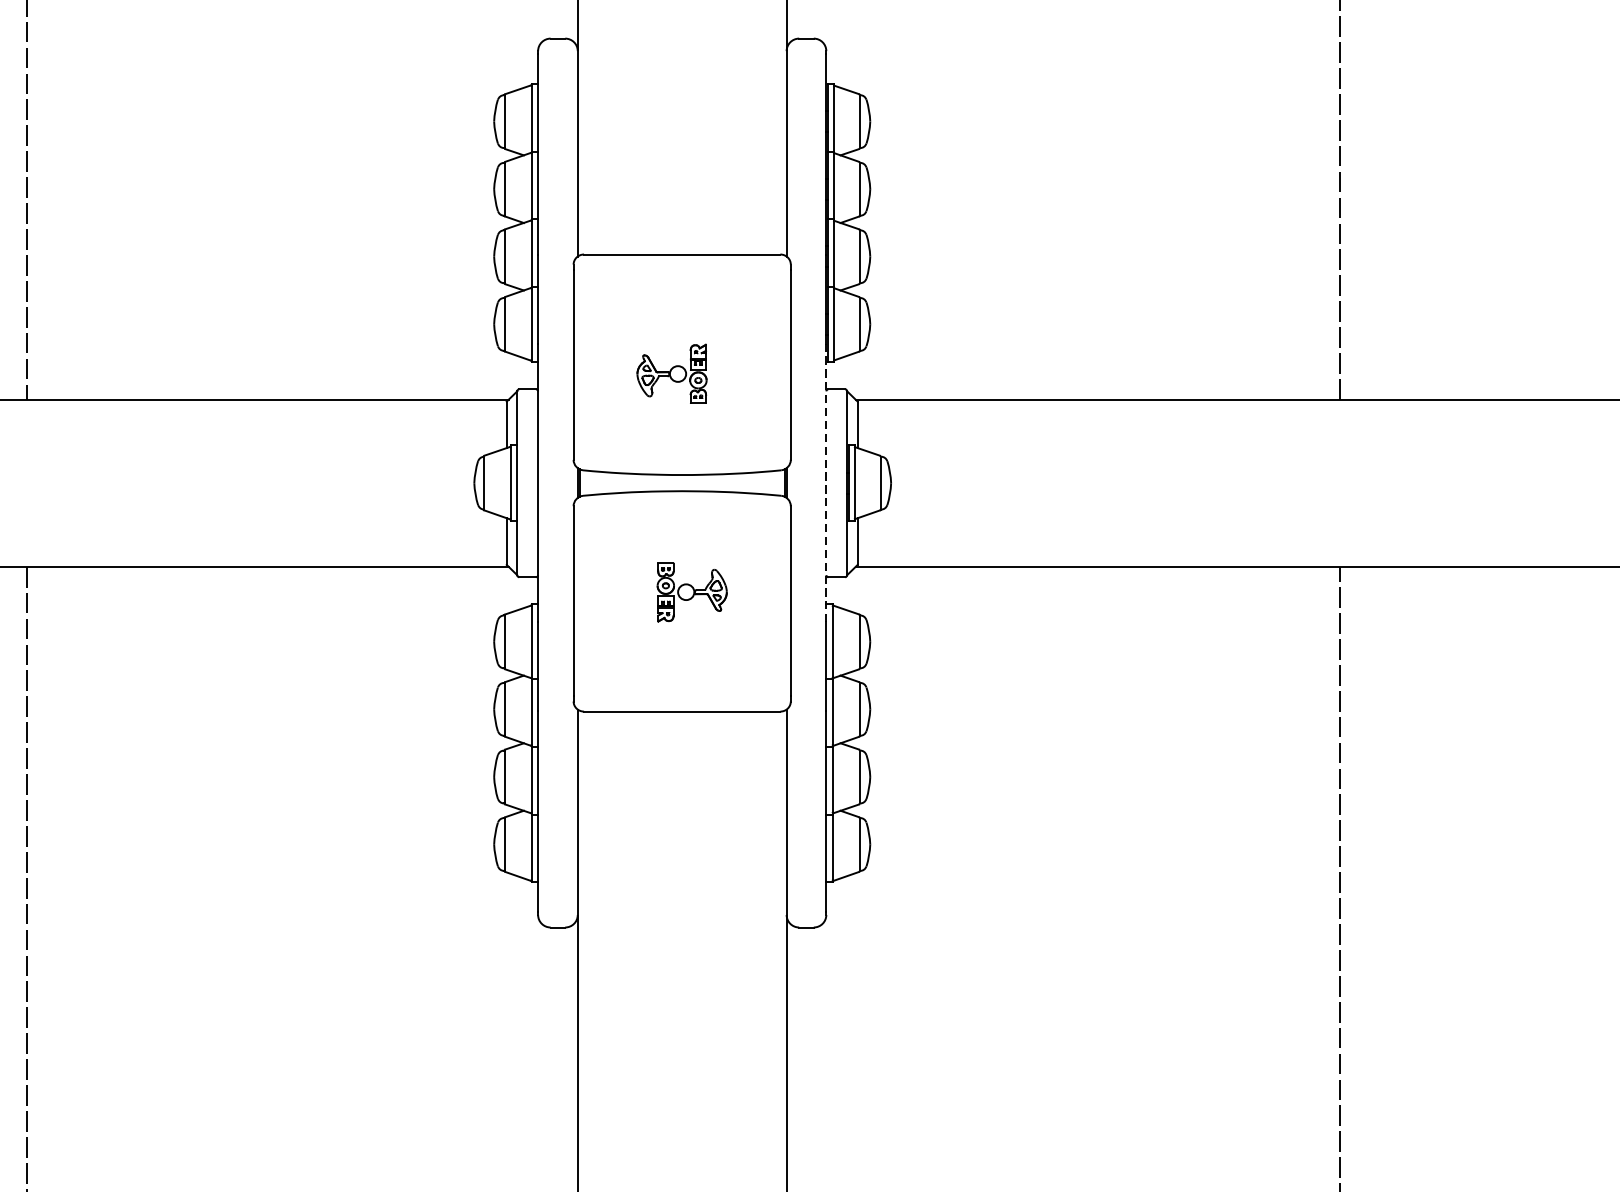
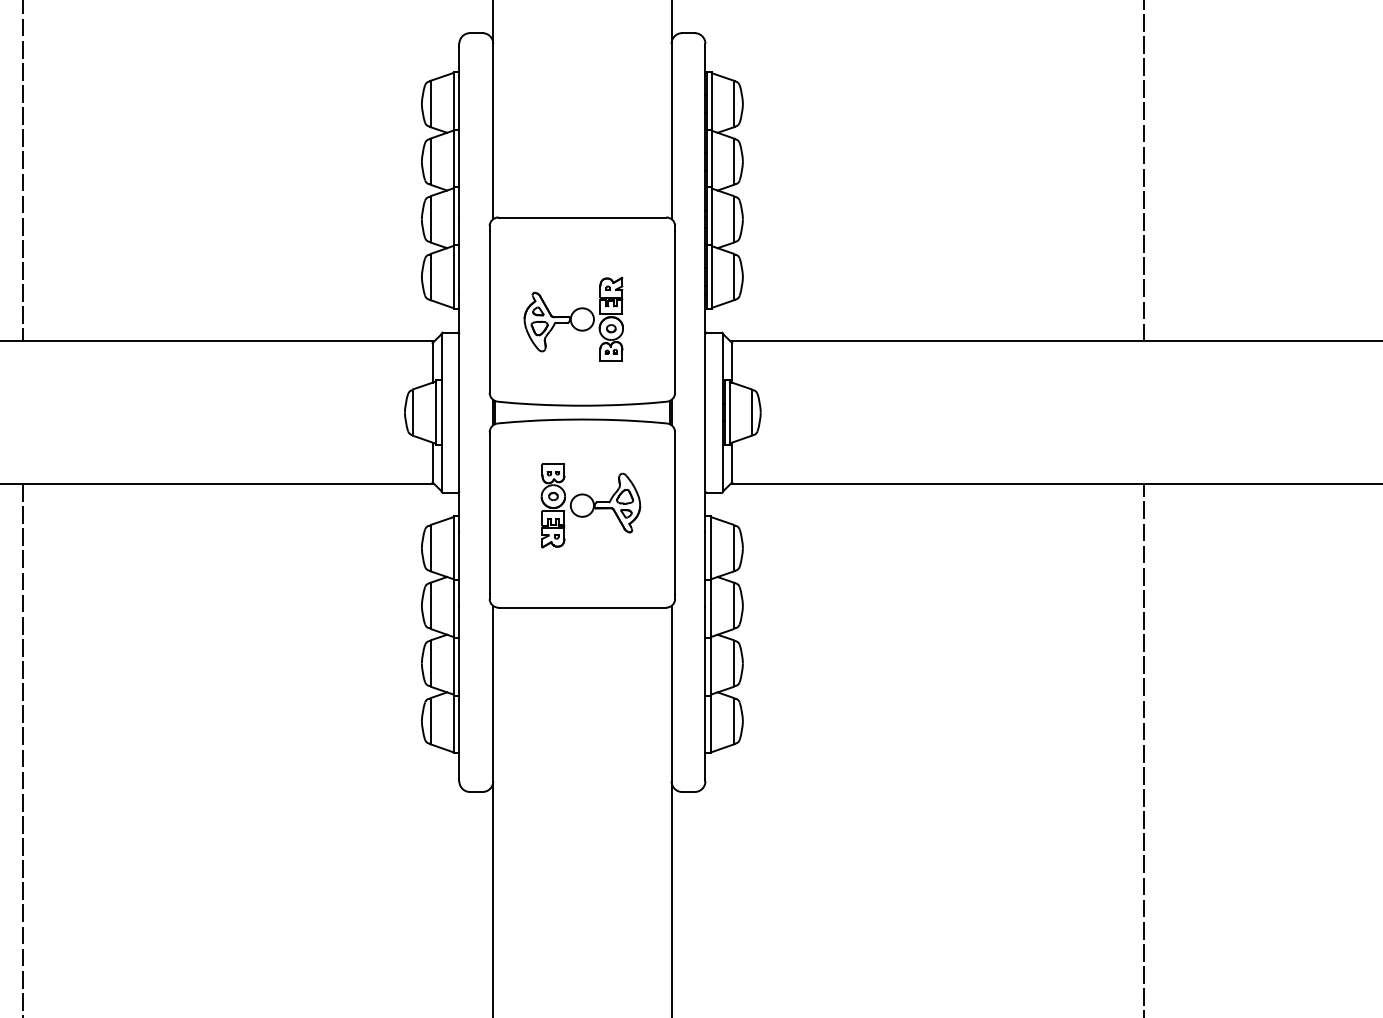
part: (671, 374) -> (573, 319), size x1.67
line: (826, 482) -> (705, 412), dashed -> solid
part: (691, 591) -> (590, 505), size x1.67

